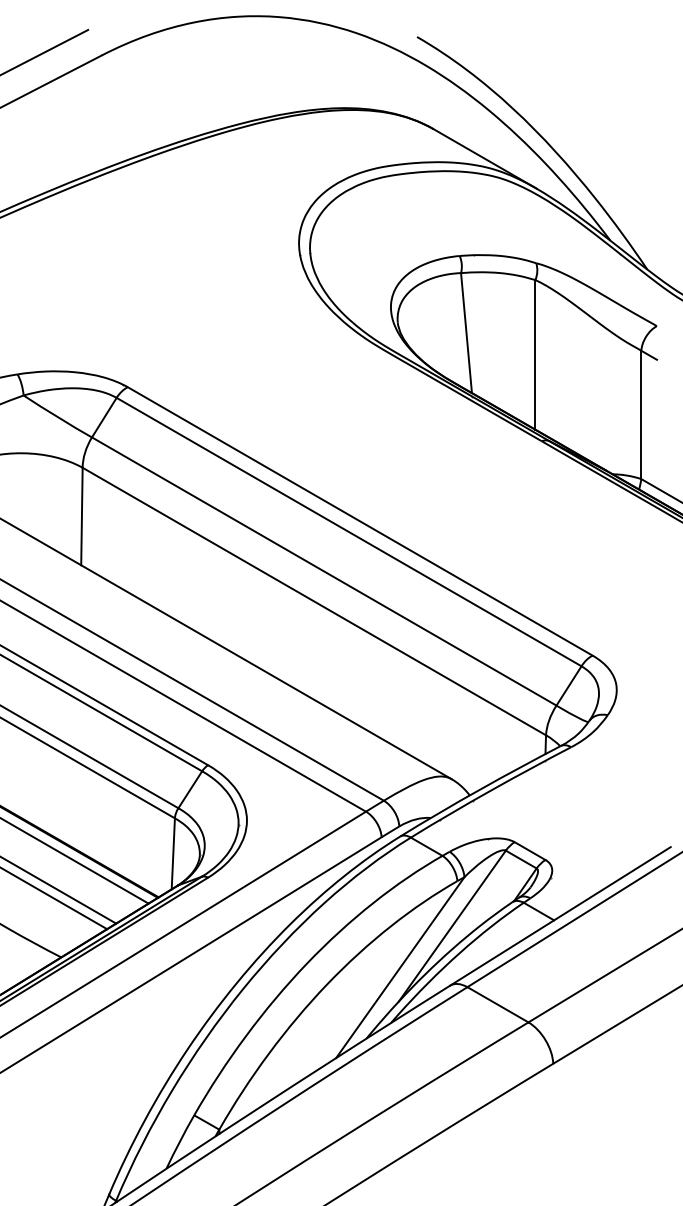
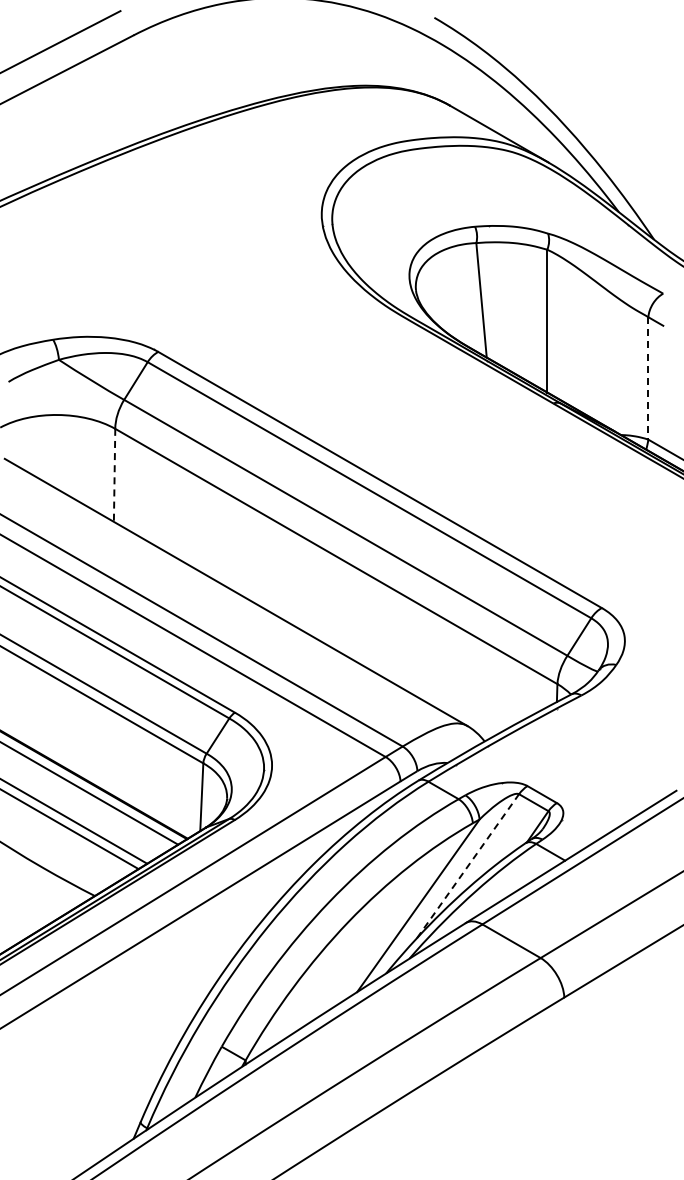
line: (641, 415) -> (648, 378), solid -> dashed
line: (81, 516) -> (114, 475), solid -> dashed
line: (452, 925) -> (468, 865), solid -> dashed

